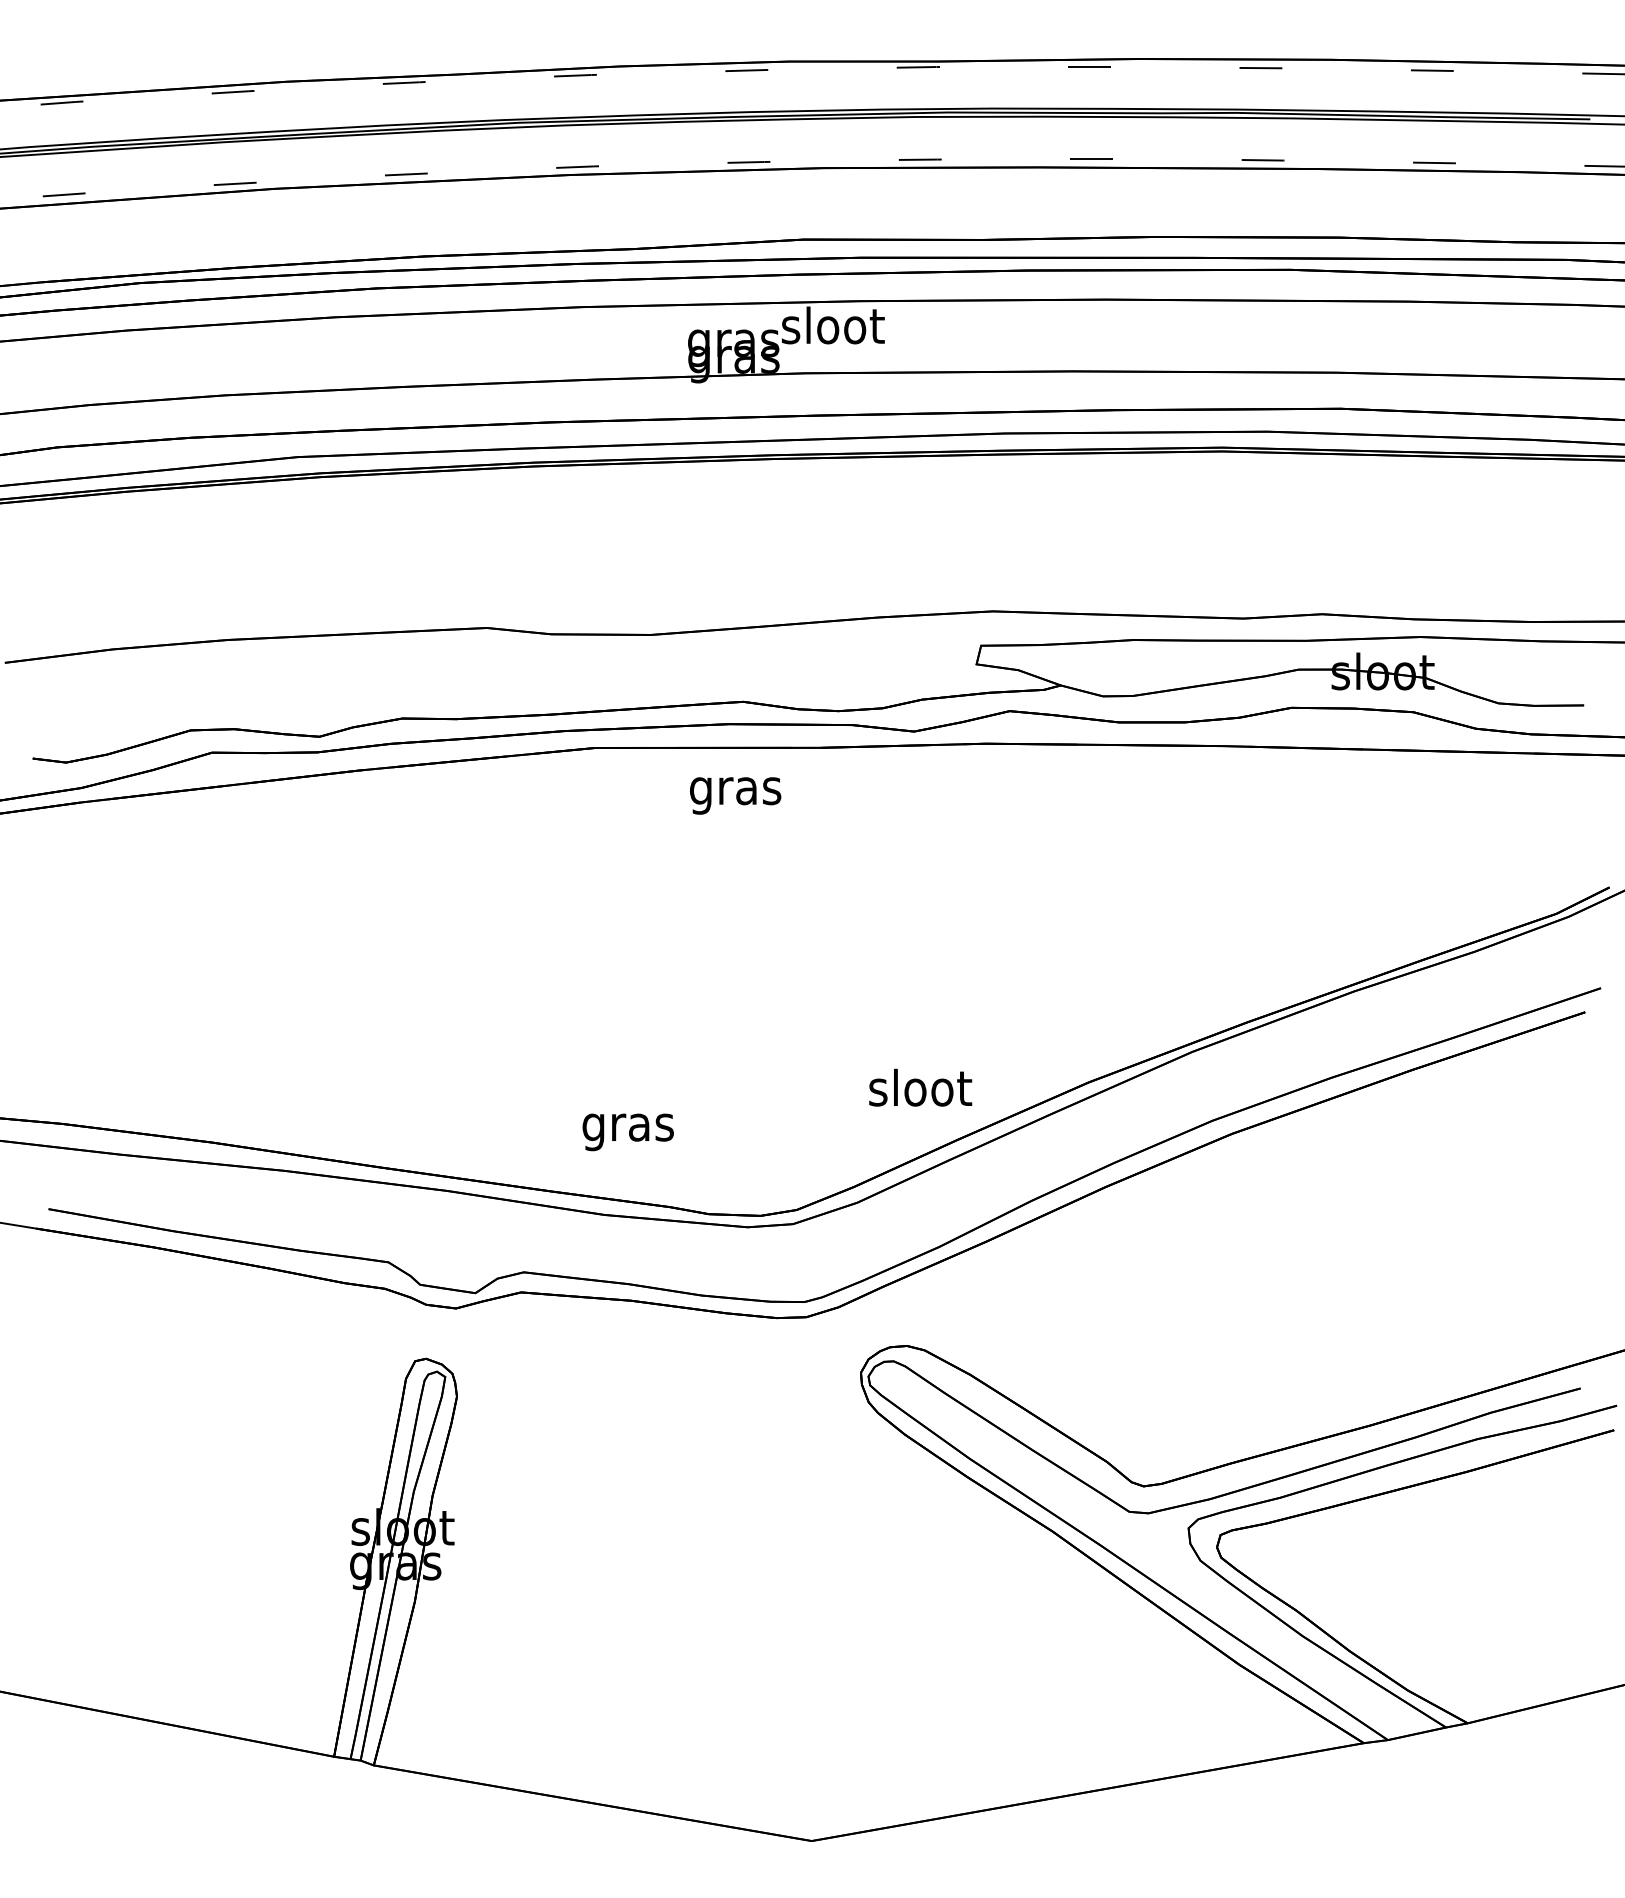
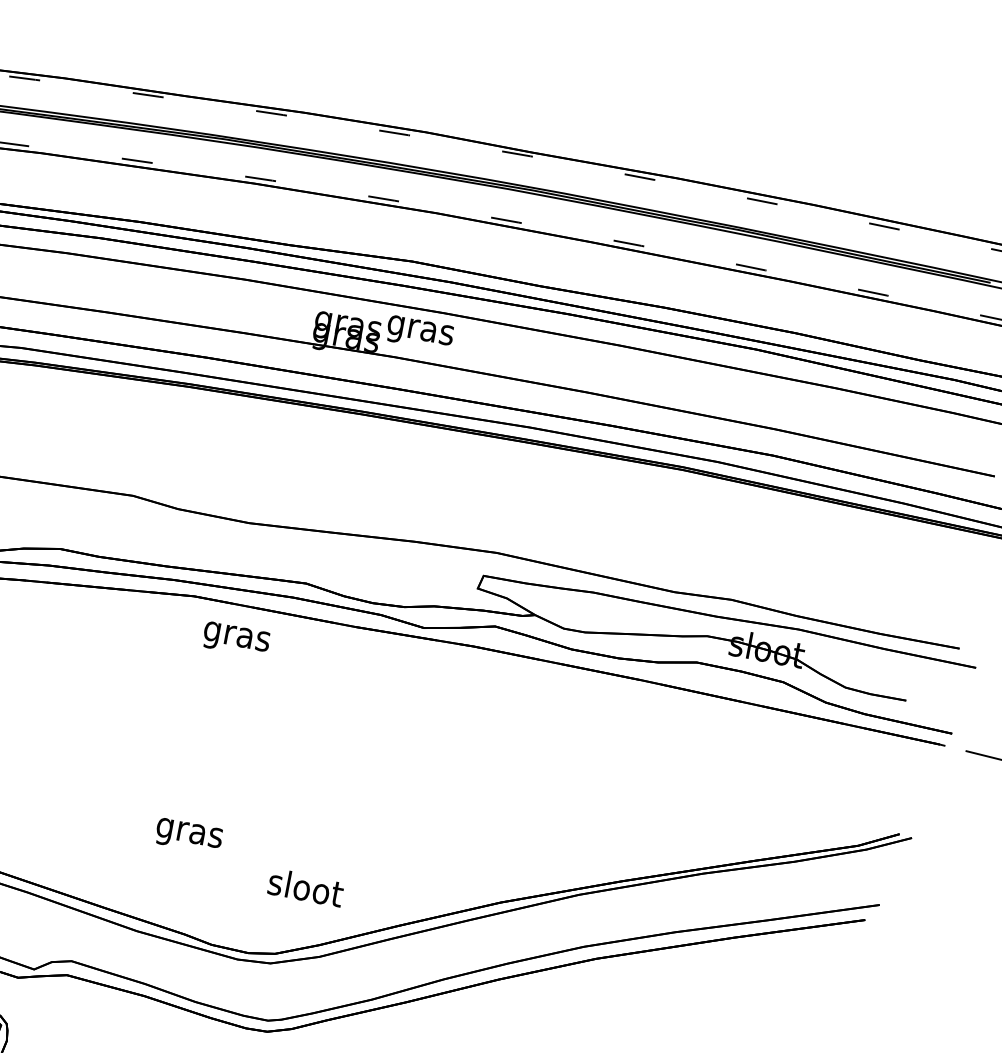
text: (833, 329) -> (421, 329), sloot -> gras
text: (735, 795) -> (236, 639), moved
text: (920, 1087) -> (306, 887), moved
text: (627, 1132) -> (188, 836), moved

